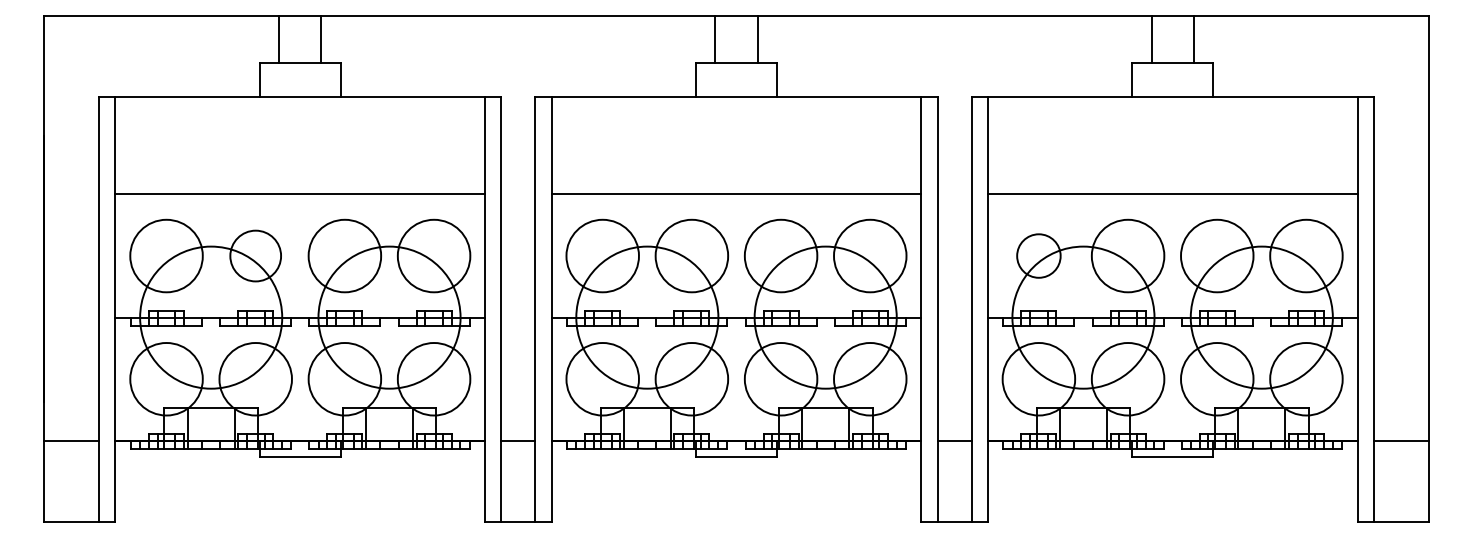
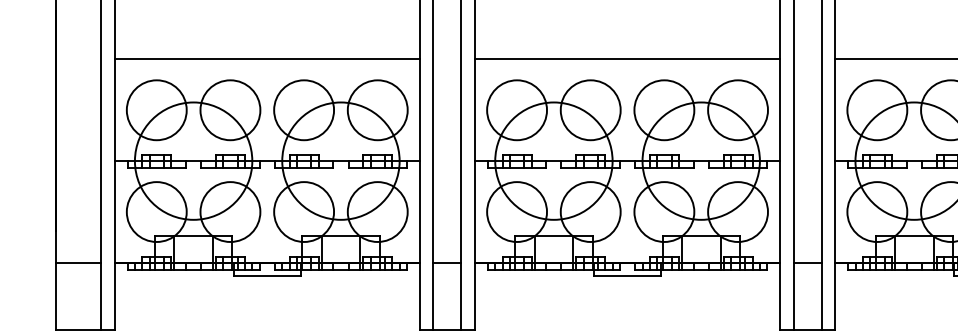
circle: (255, 255) -> (230, 109), size x1.43
circle: (1038, 255) -> (877, 109), size x1.67

